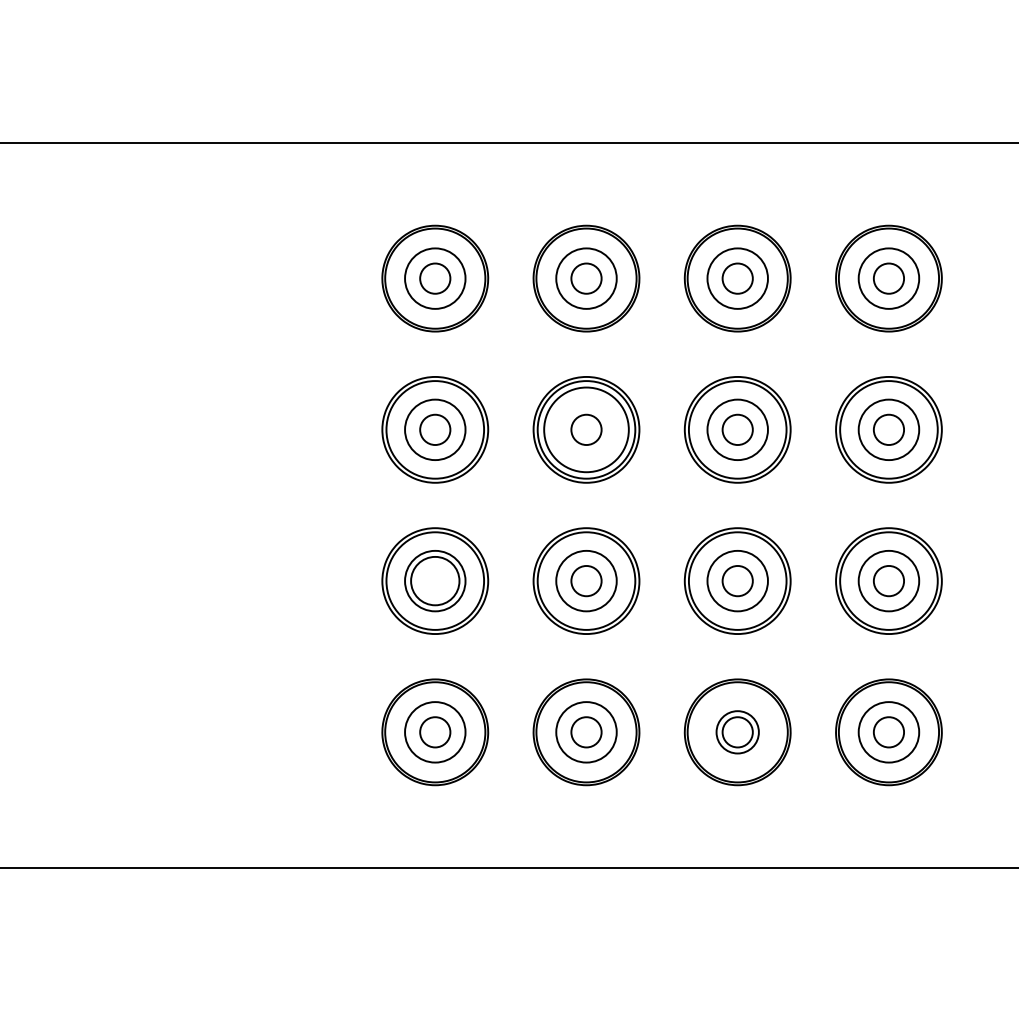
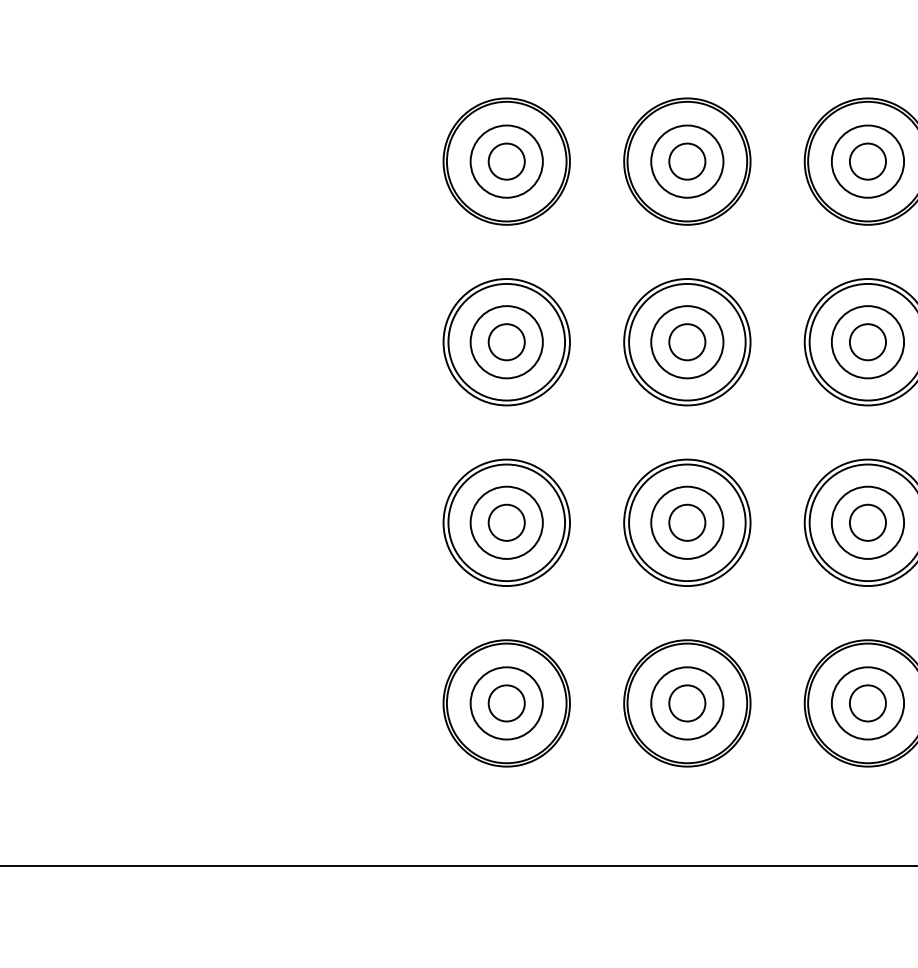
circle: (586, 429) -> (687, 341), size x0.71
circle: (435, 580) -> (507, 522), size x0.62
circle: (737, 732) -> (867, 703), size x1.43

